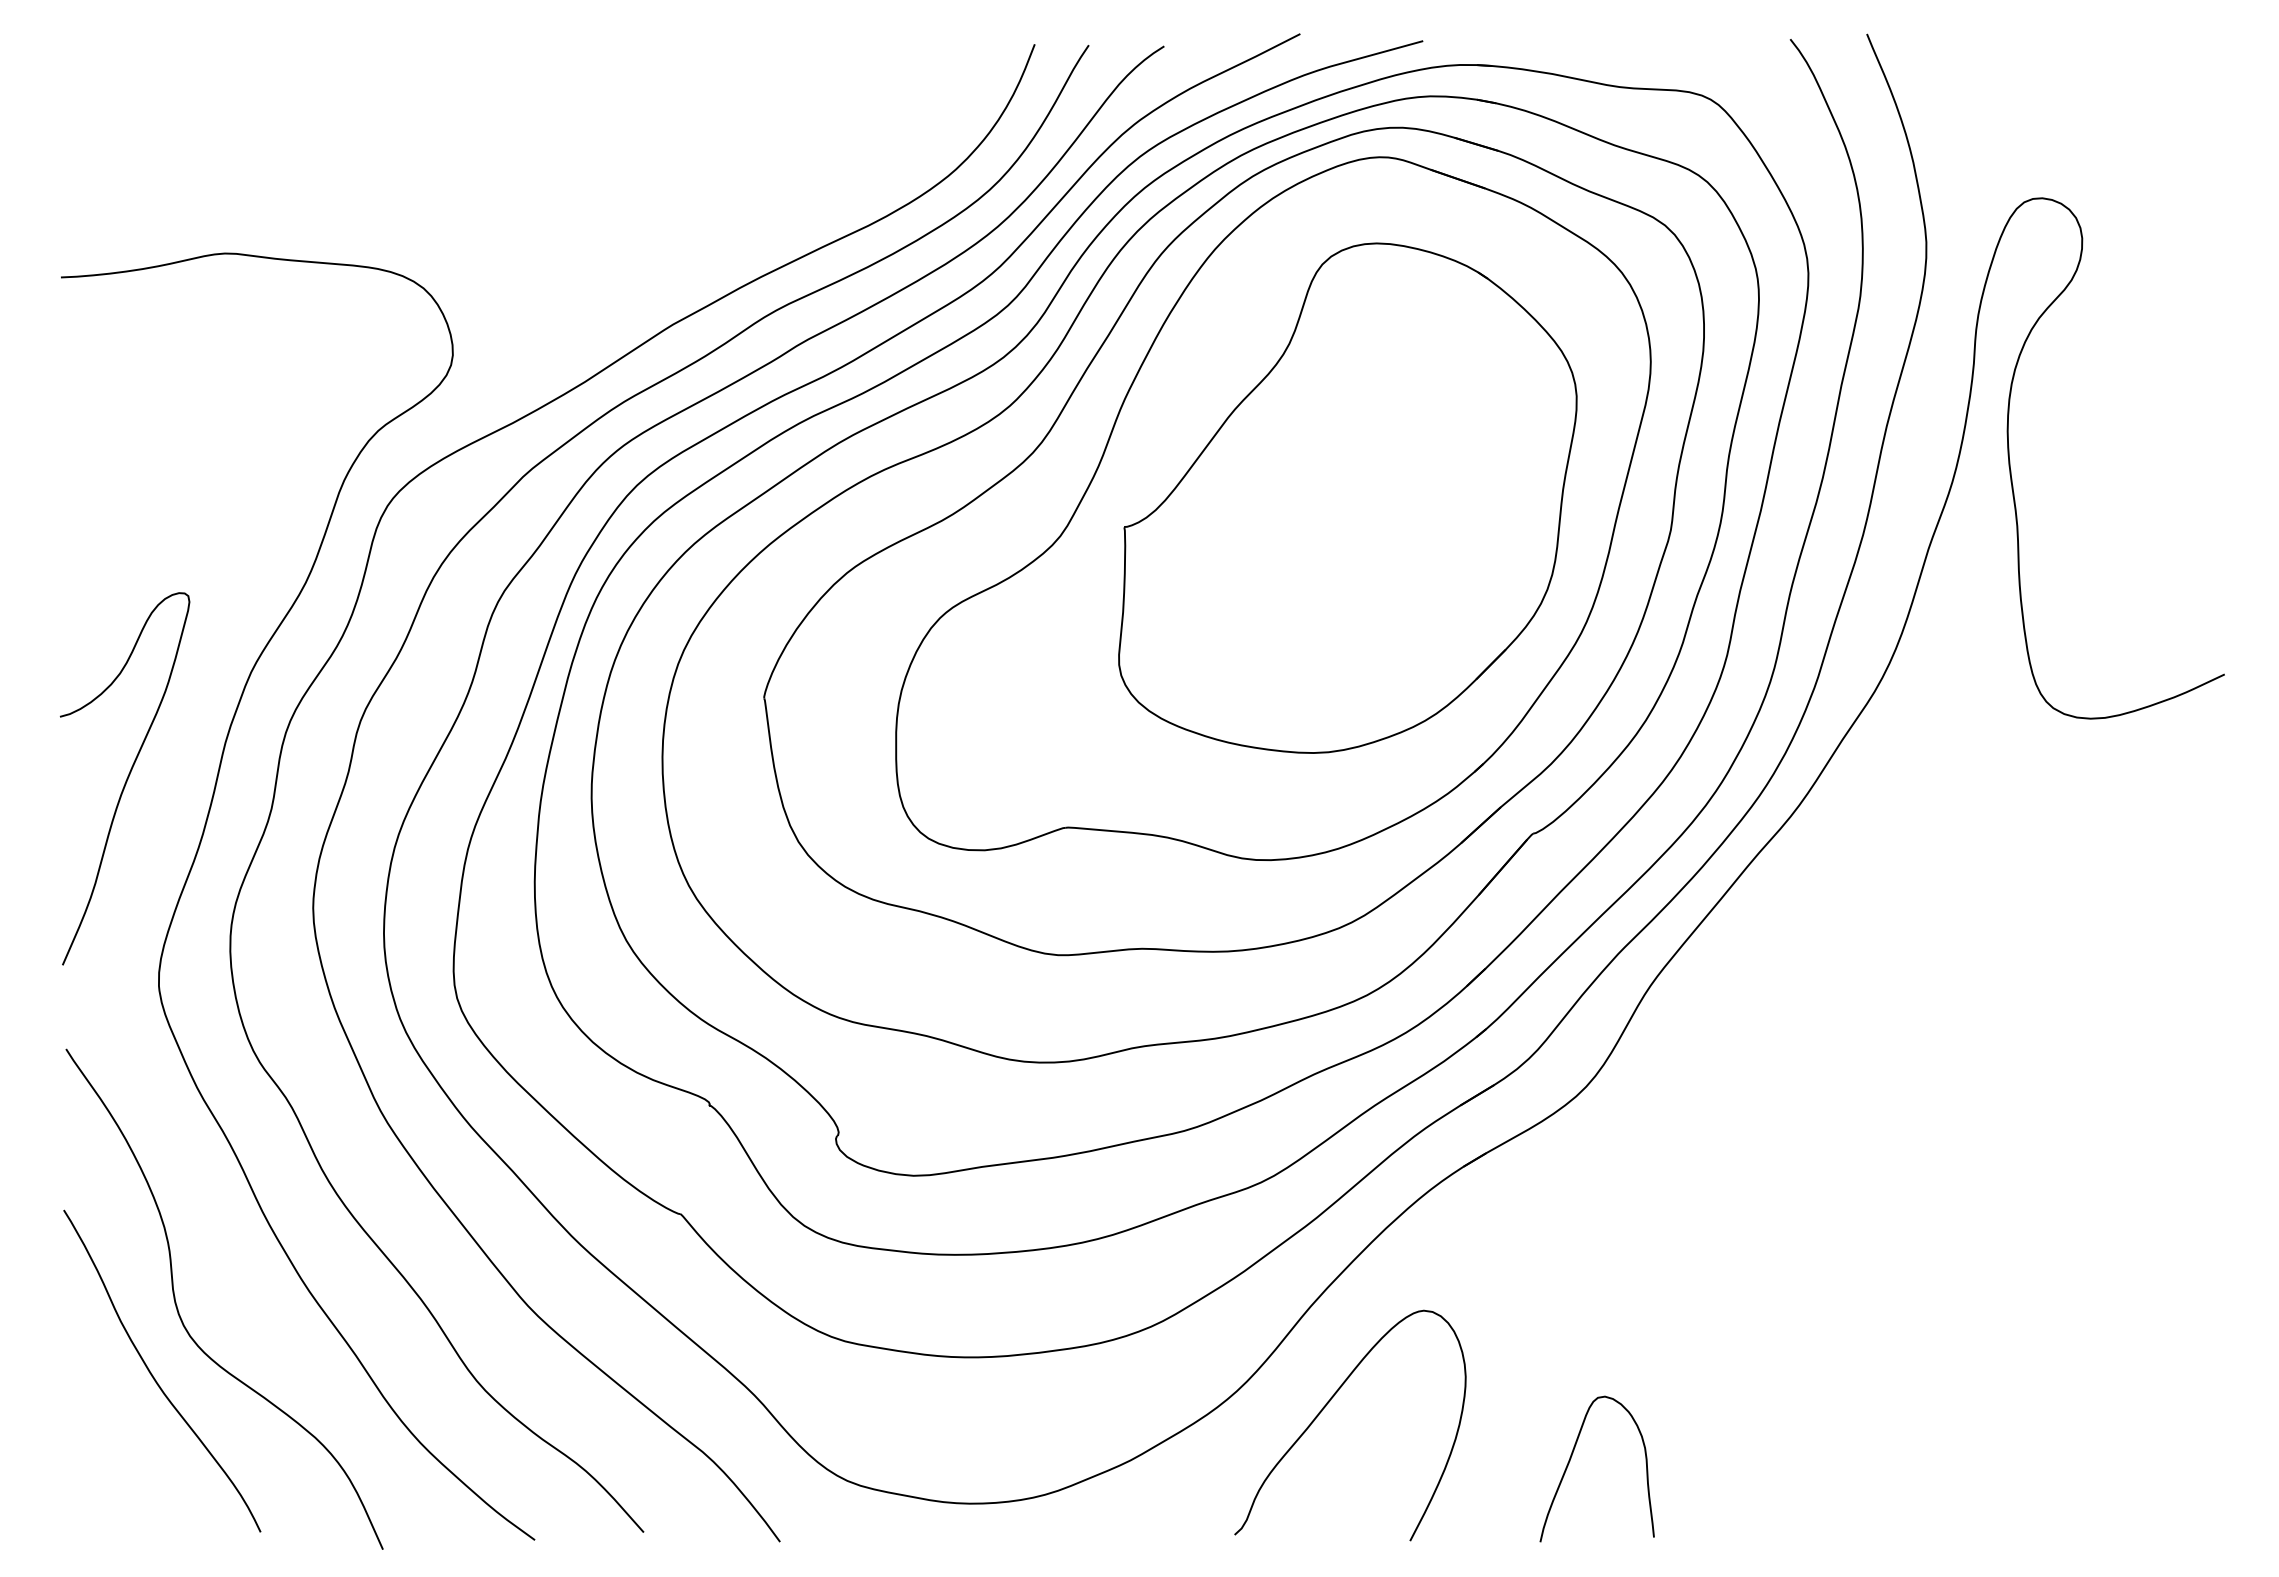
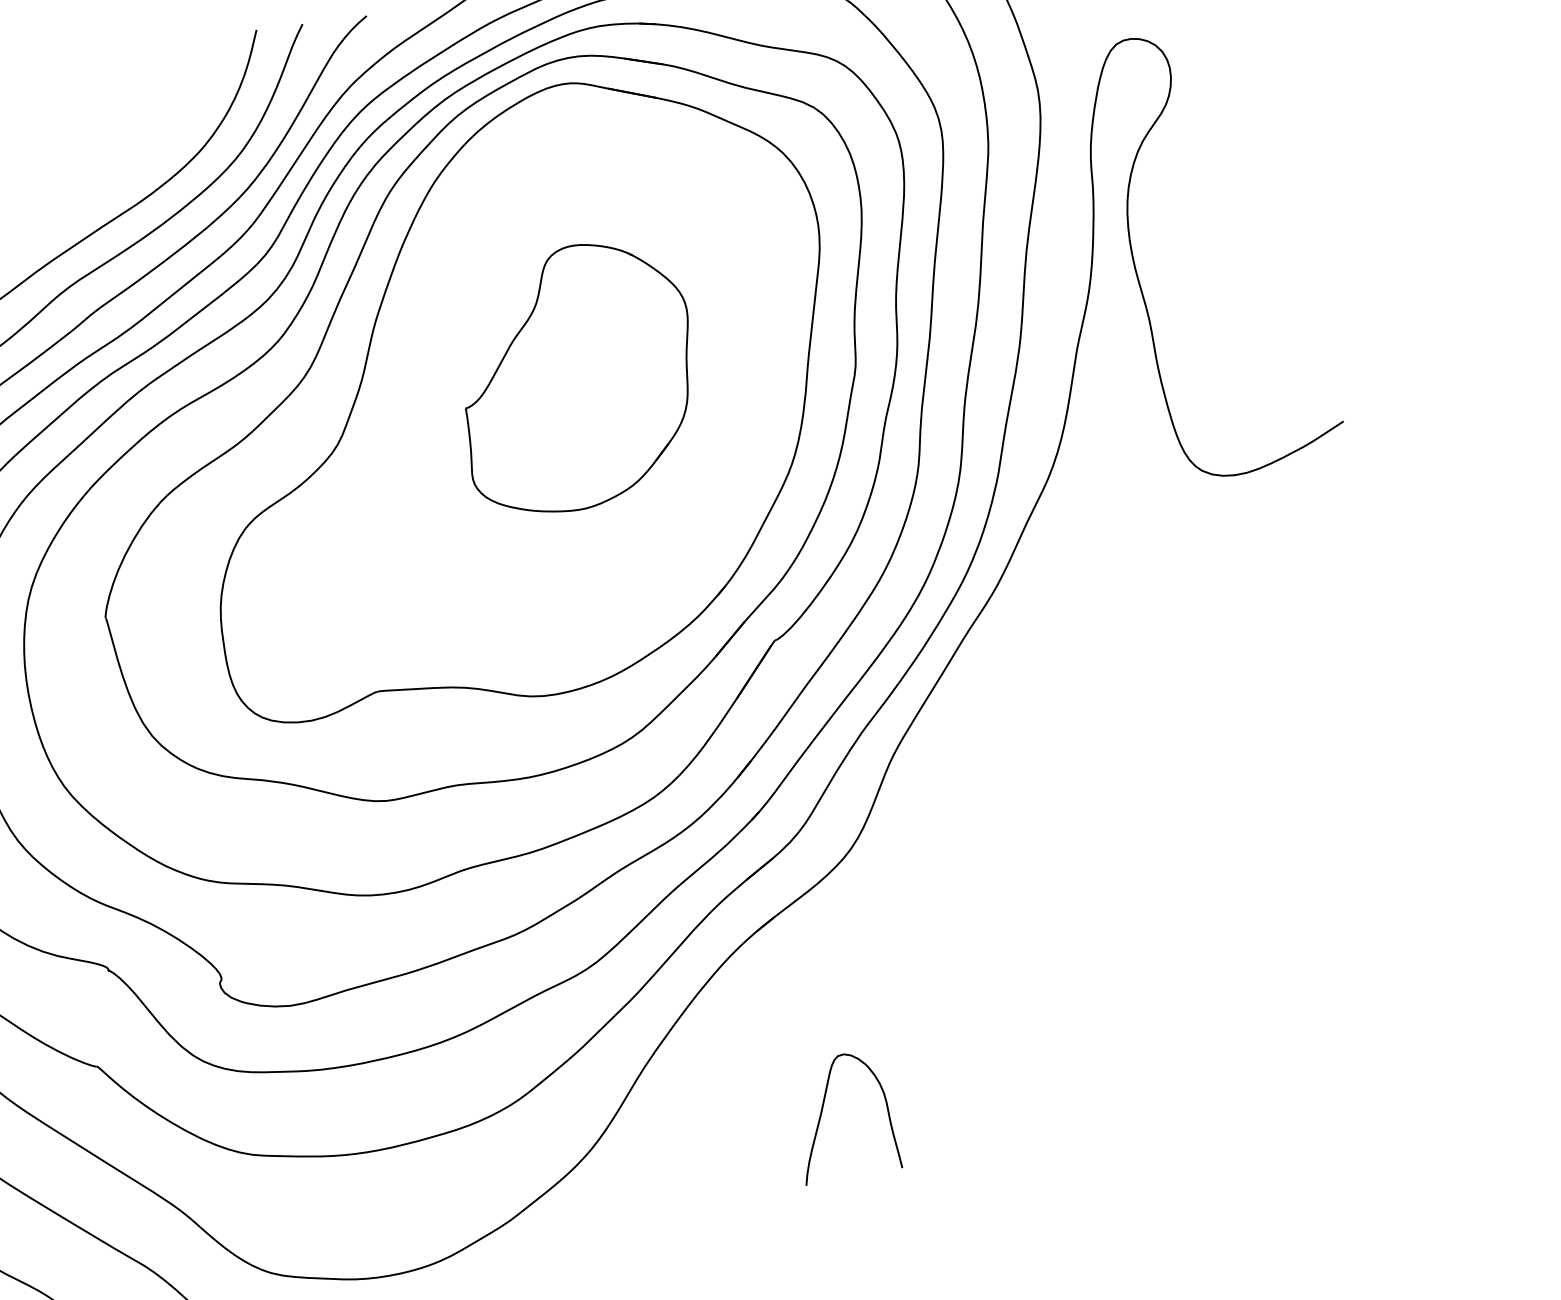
part: (1347, 497) -> (576, 377), size x0.6
curve: (1326, 1406) -> (669, 1151), removed
curve: (1571, 1458) -> (822, 1110), moved

